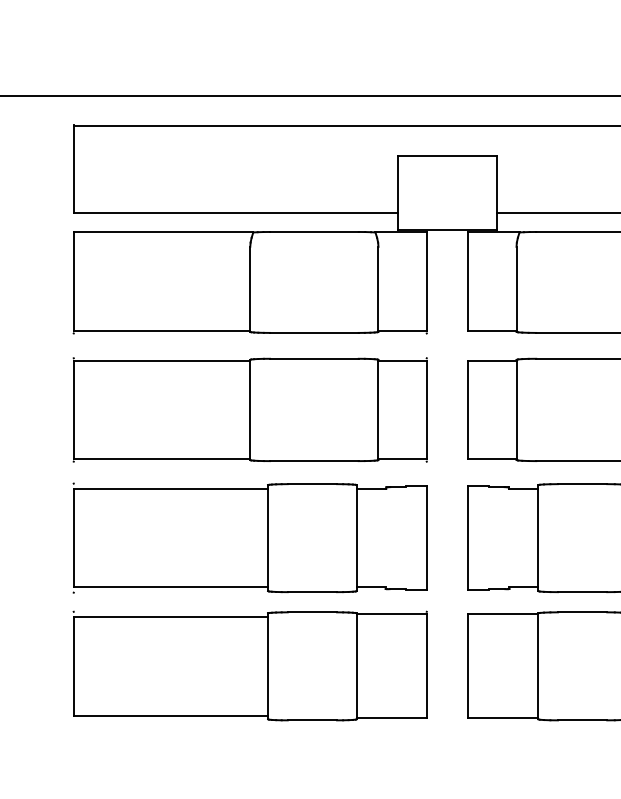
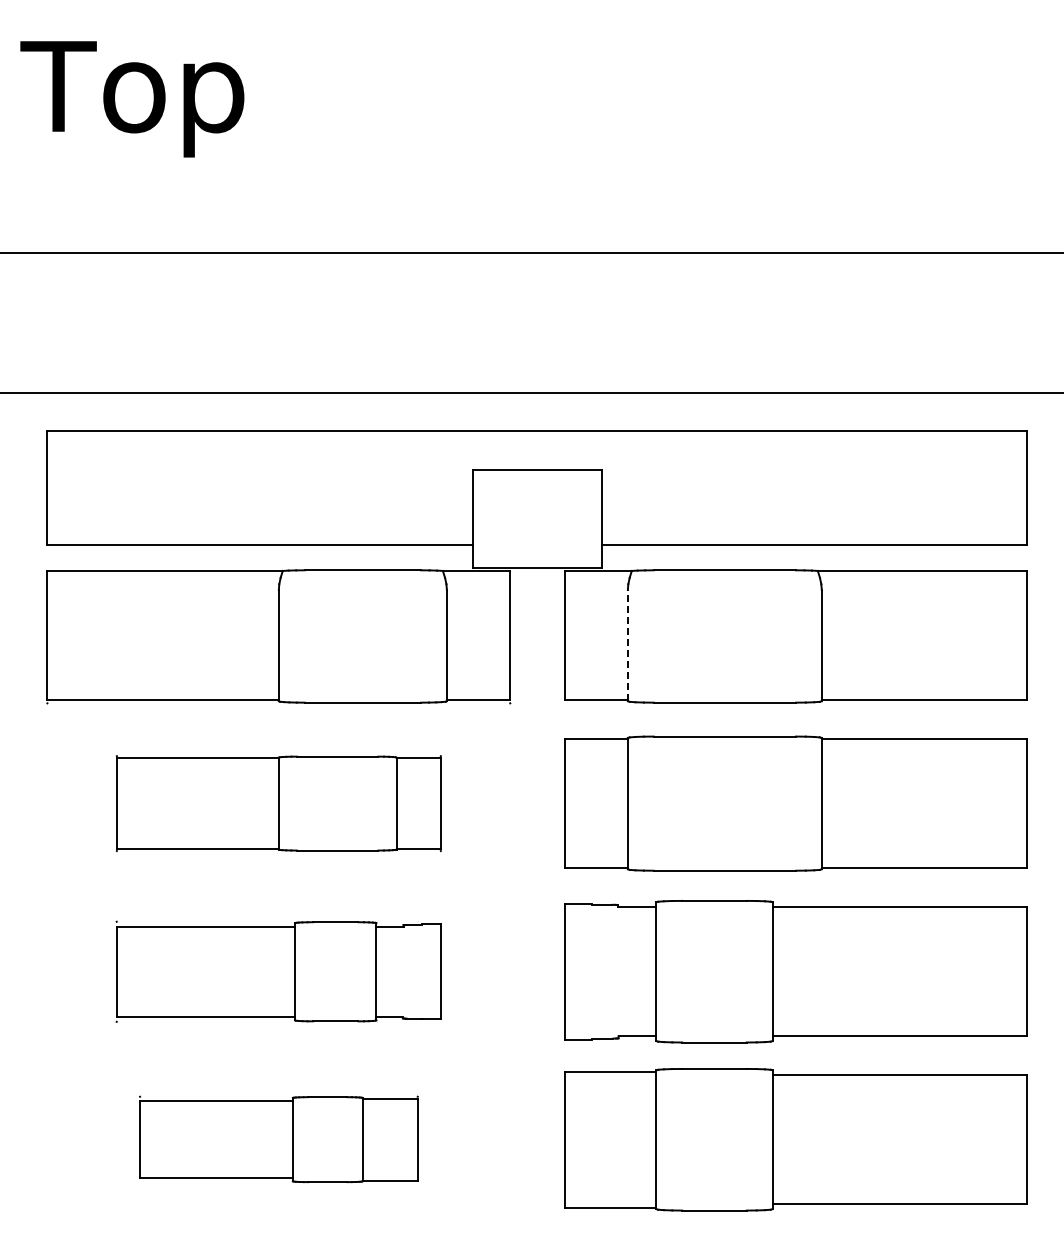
line: (516, 289) -> (627, 645), solid -> dashed
part: (250, 409) -> (278, 803), size x0.7
part: (250, 538) -> (278, 971), size x0.7
part: (250, 666) -> (278, 1139), size x0.6

